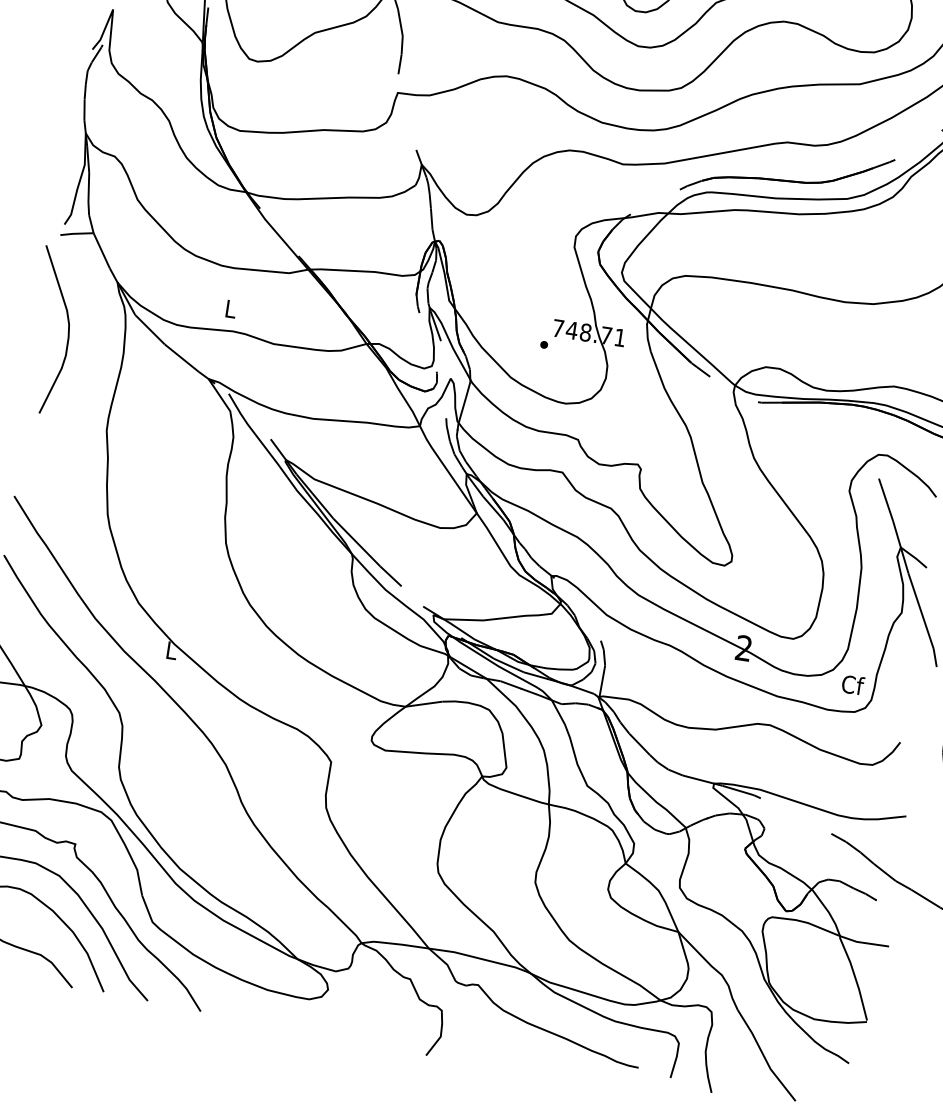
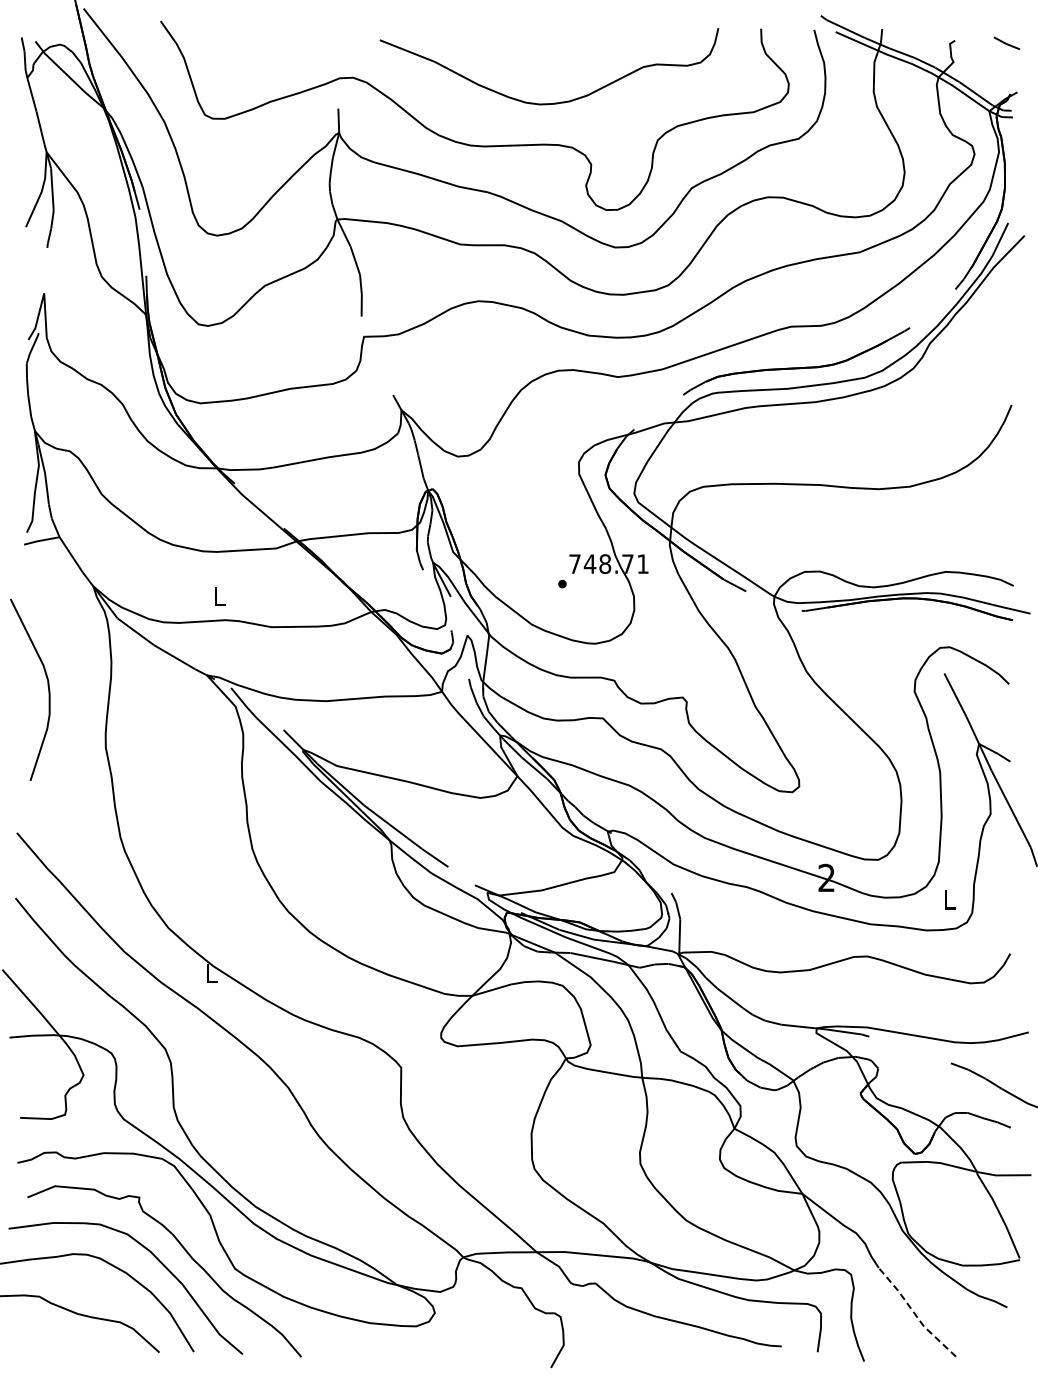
curve: (67, 329) -> (47, 686), moved
text: (853, 684) -> (950, 899), Cf -> L
line: (764, 1057) -> (915, 1314), solid -> dashed

